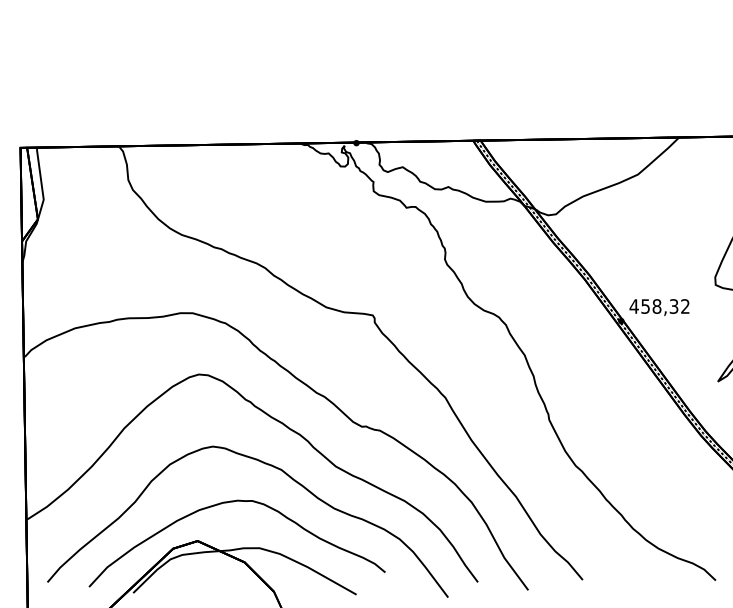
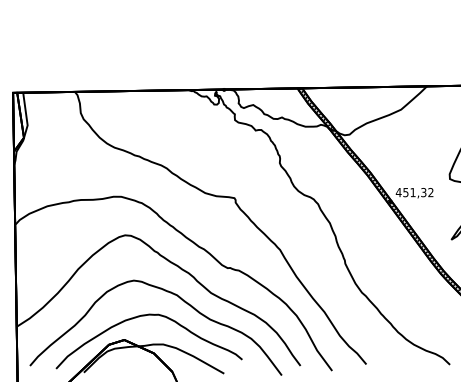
text: (656, 306) -> (412, 192), 458,32 -> 451,32

